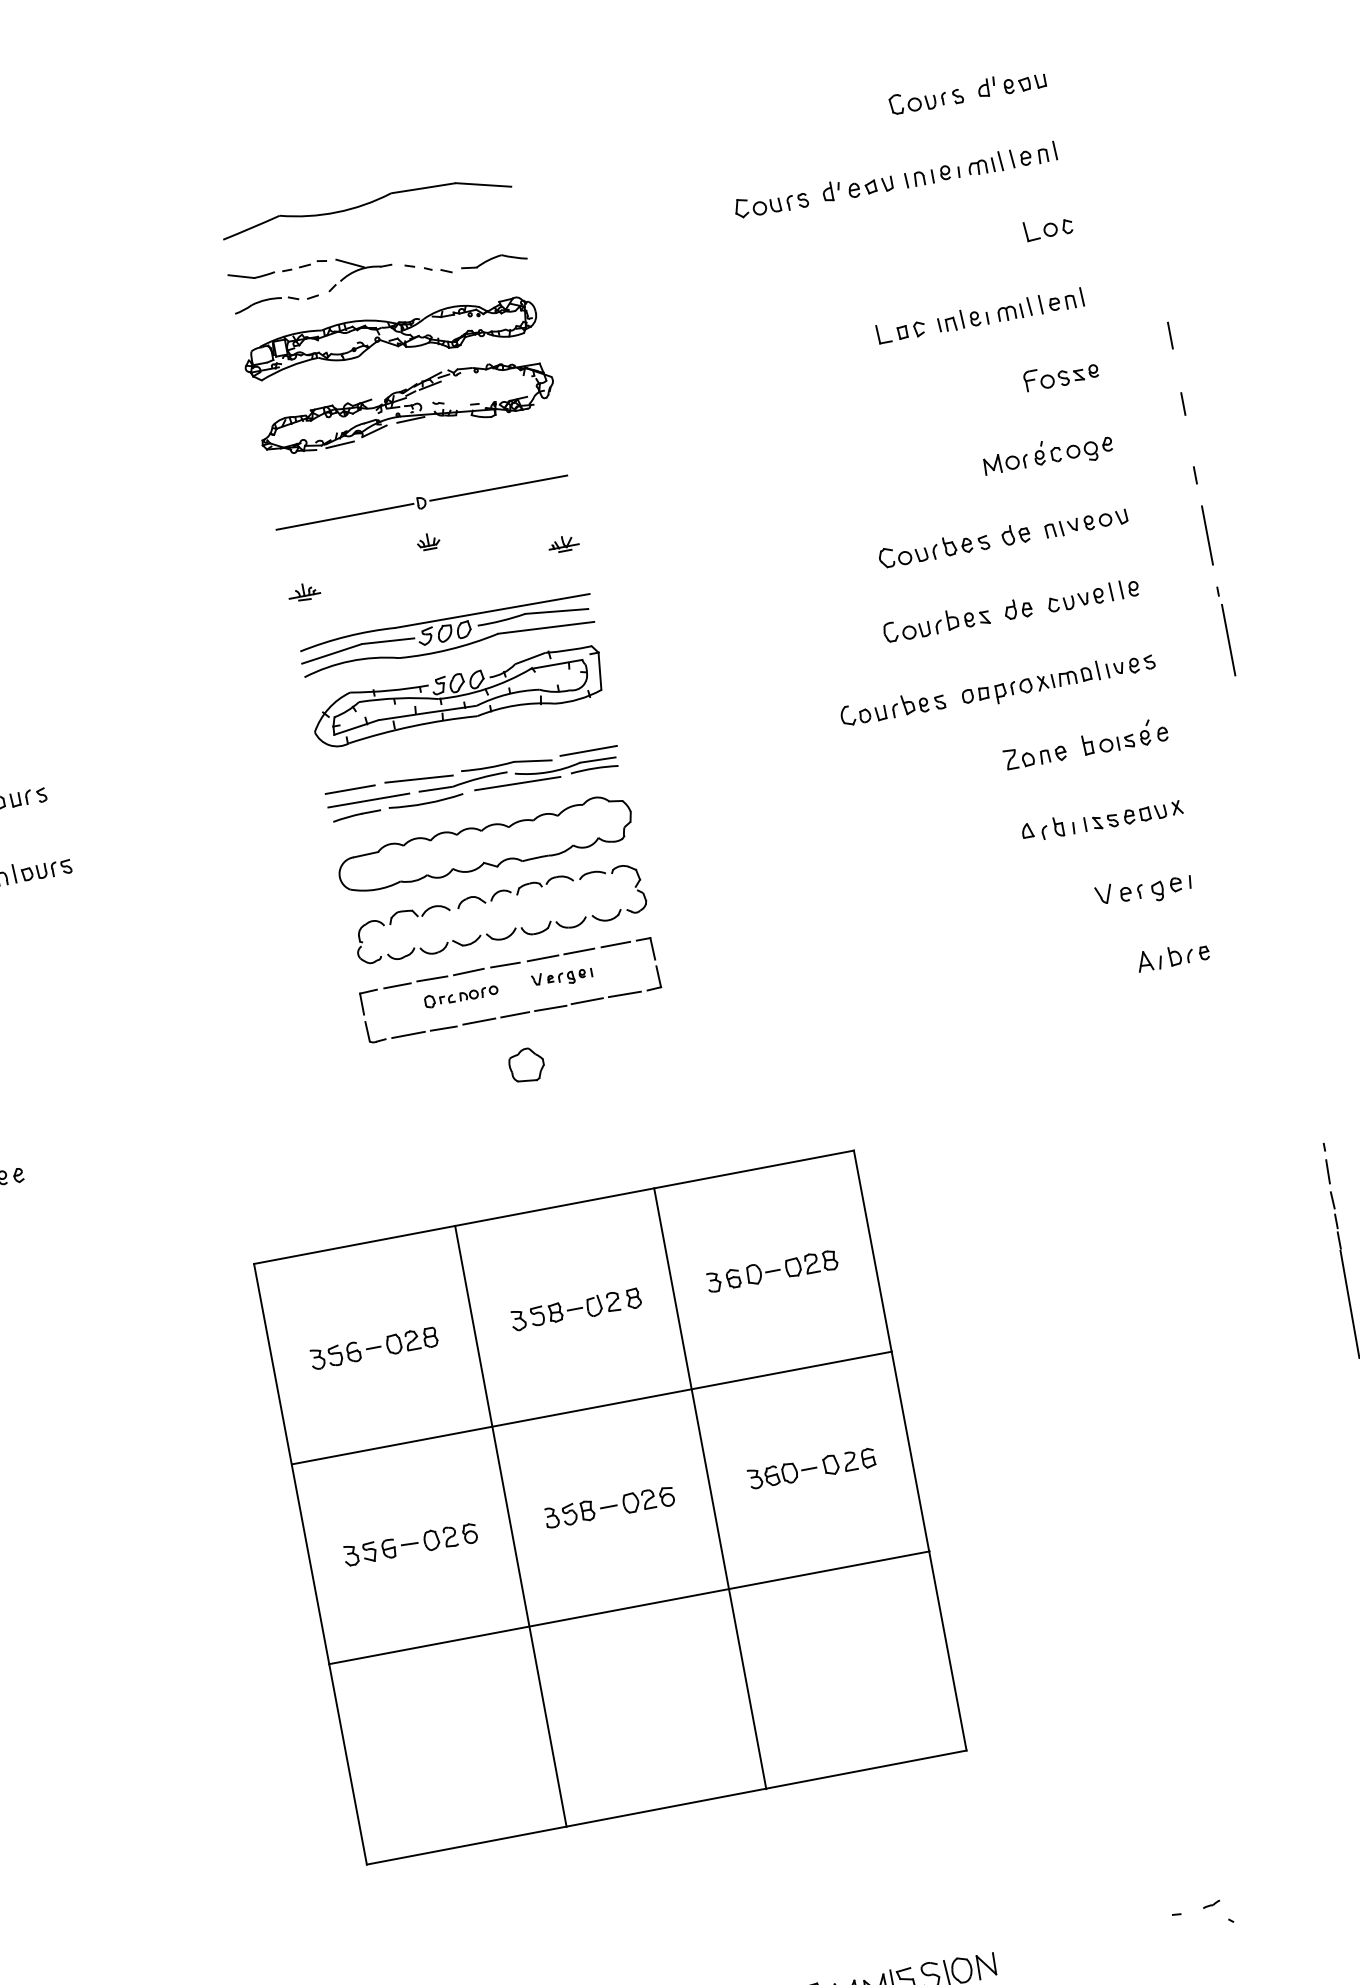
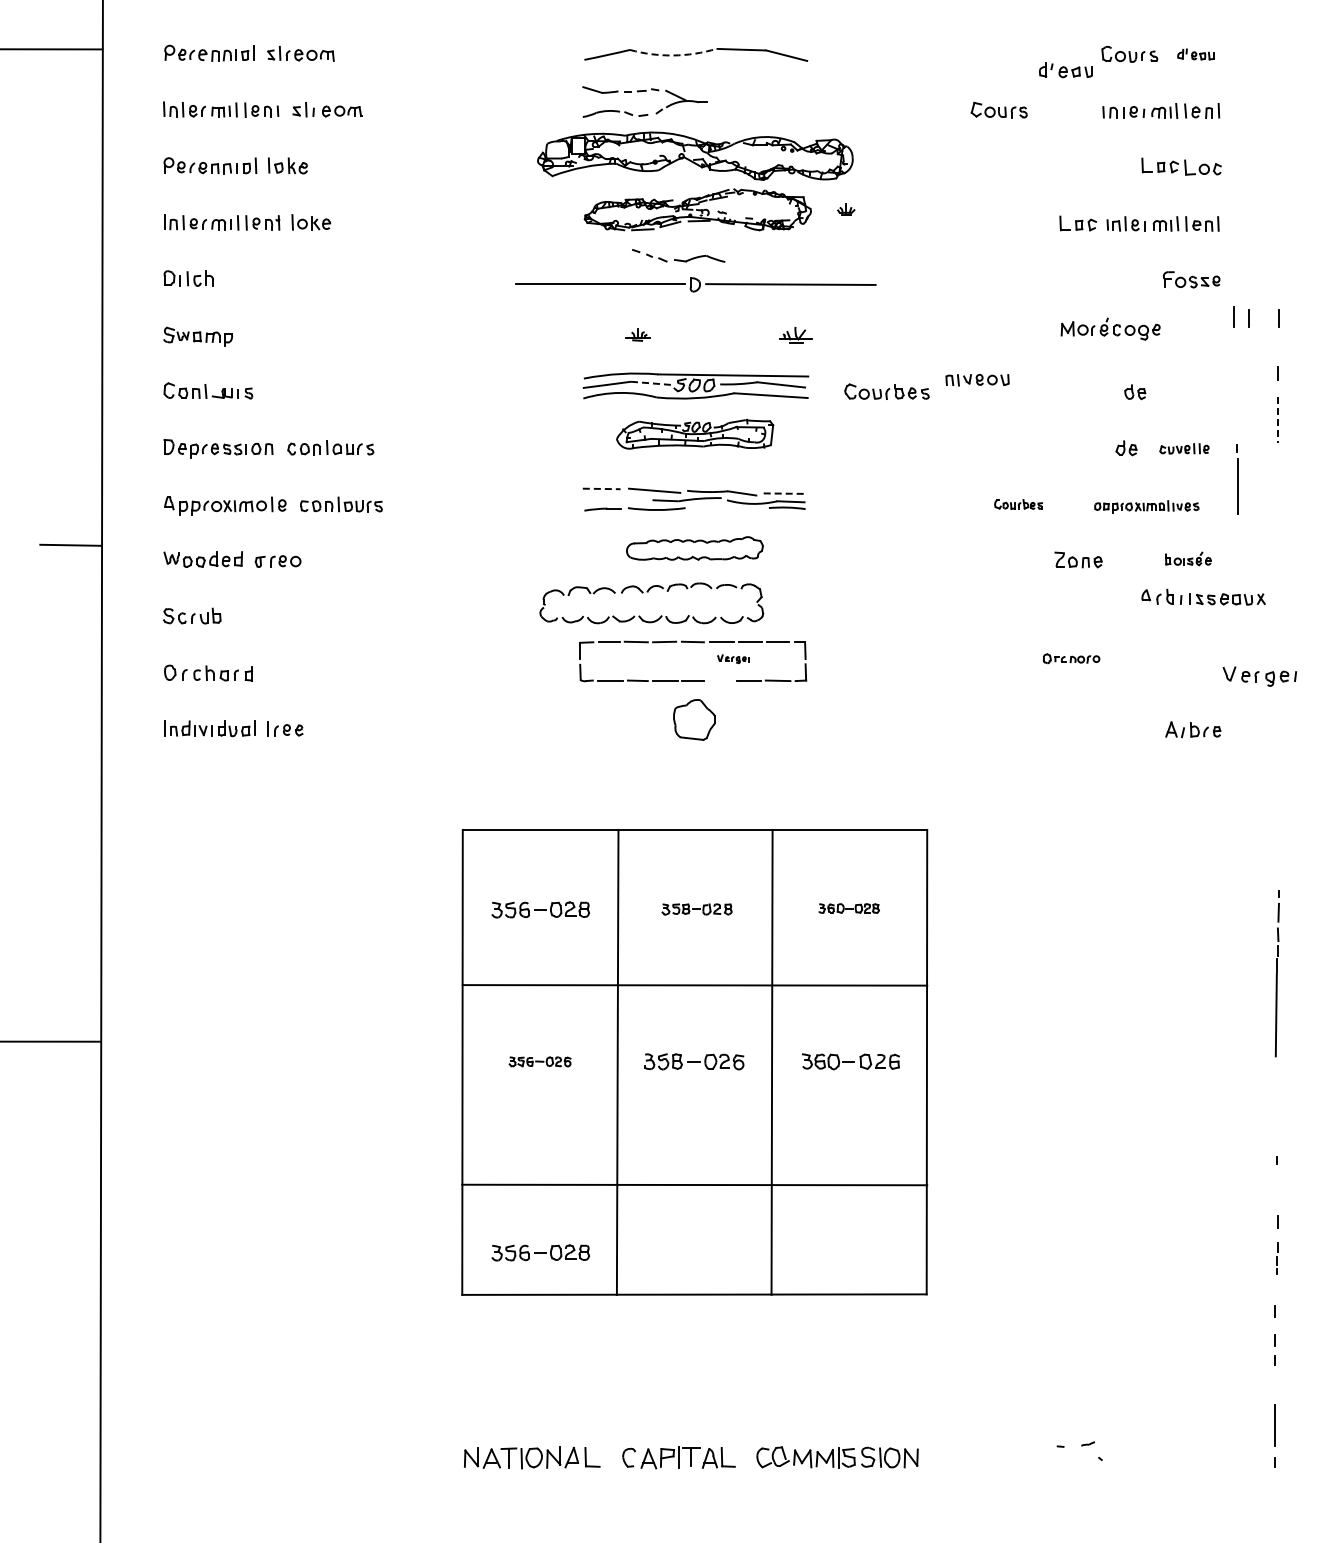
part: (1011, 83) -> (1195, 54), size x0.7
part: (856, 187) -> (1065, 70), moved
arc: (337, 212) -> (673, 55), solid -> dashed
part: (991, 235) -> (1159, 165), added
part: (465, 261) -> (678, 255), moved
line: (1169, 334) -> (1233, 316), moved
part: (390, 337) -> (695, 156), size x1.4
line: (1144, 411) -> (1248, 318), added
part: (1047, 453) -> (1110, 328), moved
part: (421, 502) -> (695, 284), size x1.6
part: (1086, 524) -> (977, 380), moved
line: (1207, 536) -> (1278, 420), solid -> dashed
part: (428, 541) -> (846, 209), moved
part: (563, 544) -> (795, 335), size x1.4
part: (933, 549) -> (886, 391), moved
part: (303, 591) -> (637, 334), moved
part: (1093, 595) -> (1184, 448), size x0.7
part: (936, 623) -> (1063, 447), removed
line: (1225, 631) -> (1237, 479), moved
line: (387, 641) -> (650, 383), solid -> dashed
part: (1058, 679) -> (1146, 506), size x0.7
part: (456, 695) -> (694, 433), size x0.7
part: (892, 708) -> (1018, 504), size x0.6
part: (1125, 736) -> (1188, 558), size x0.7
line: (588, 750) -> (785, 493), solid -> dashed
part: (1034, 754) -> (1078, 559), moved
line: (517, 784) -> (727, 508), removed
line: (349, 789) -> (601, 488), solid -> dashed
line: (368, 800) -> (613, 499), removed
part: (1101, 818) -> (1203, 596), moved
part: (484, 843) -> (694, 548), size x0.6
part: (1143, 890) -> (1259, 676), moved
part: (492, 901) -> (648, 592), moved
part: (561, 976) -> (733, 658), size x0.7
part: (461, 995) -> (1071, 658), moved
line: (550, 1008) -> (720, 680), removed
part: (526, 1064) -> (694, 719), size x1.6
part: (771, 1271) -> (848, 908), size x0.6
part: (575, 1309) -> (696, 909), size x0.7
part: (409, 1544) -> (539, 1061), size x0.6
line: (628, 1607) -> (694, 1184), moved
part: (457, 1790) -> (540, 1252), added

